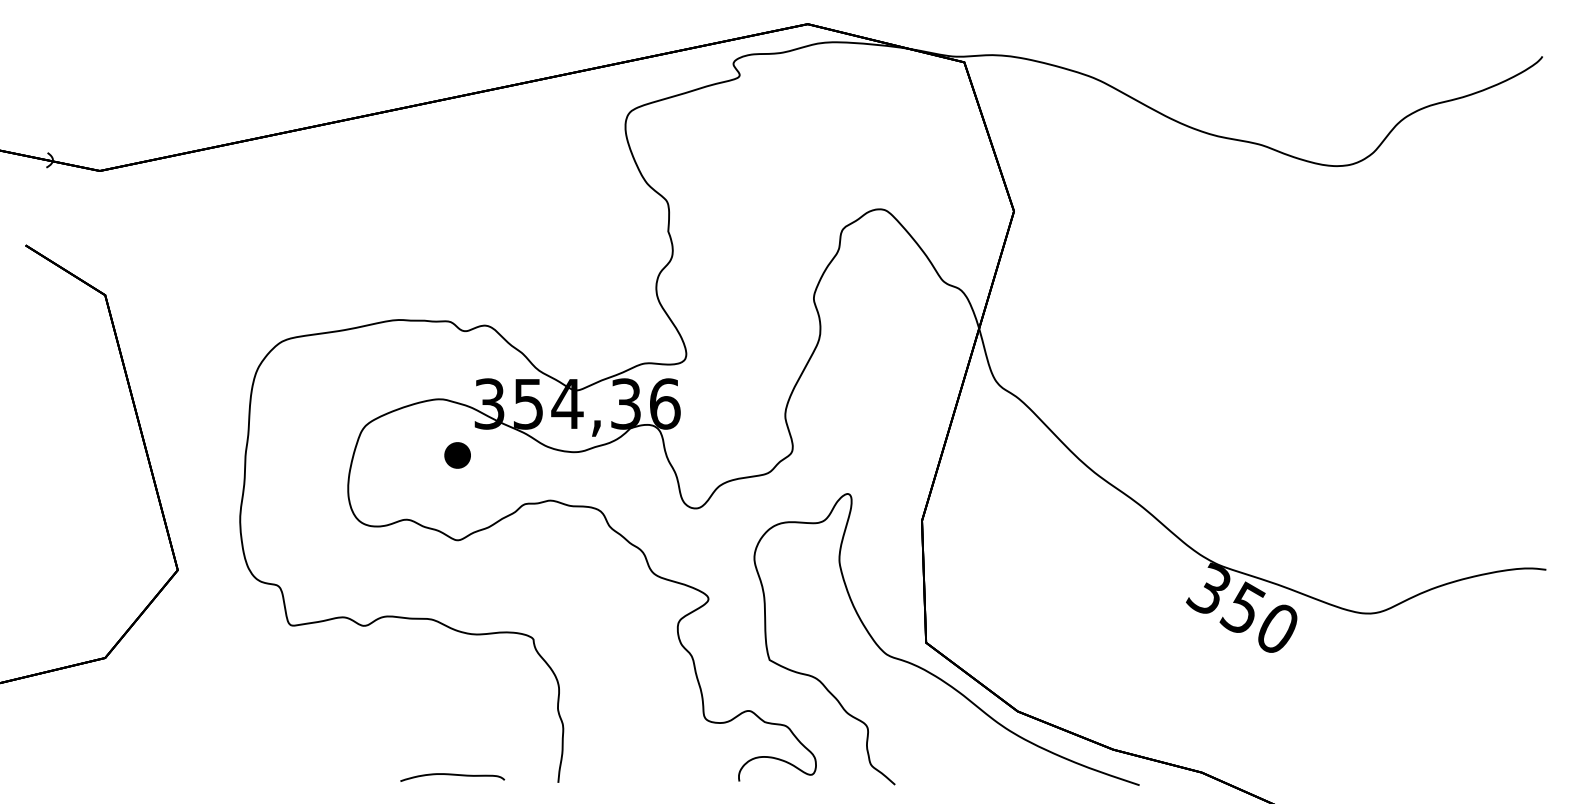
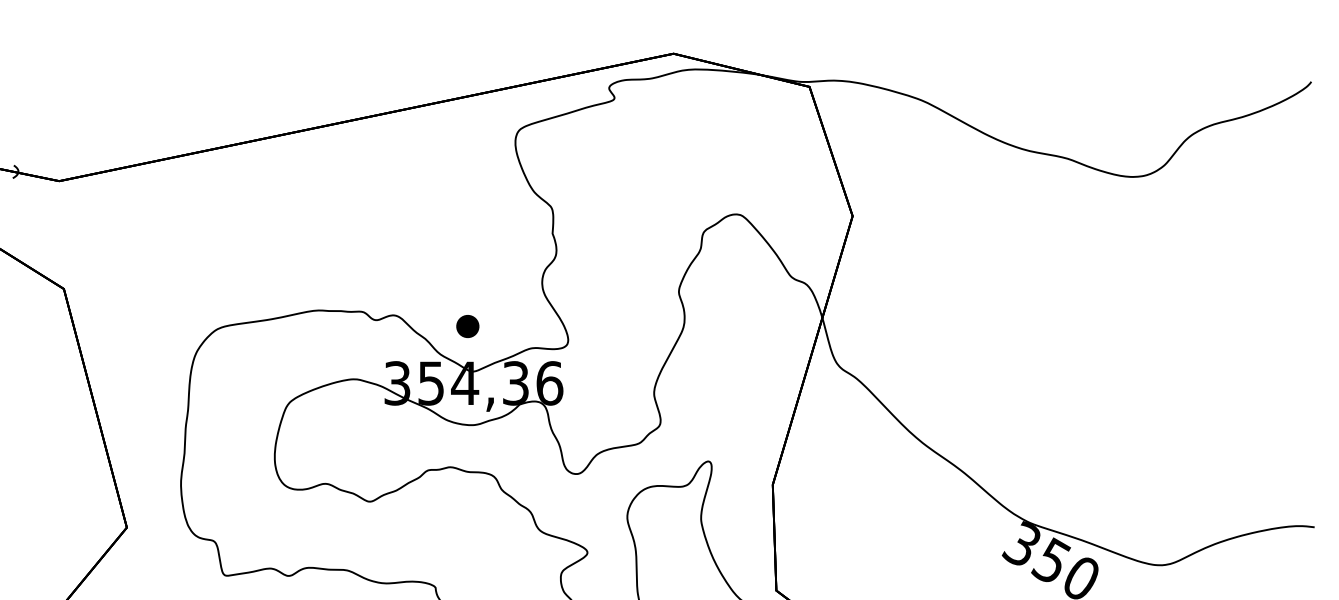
part: (457, 455) -> (467, 326), moved

